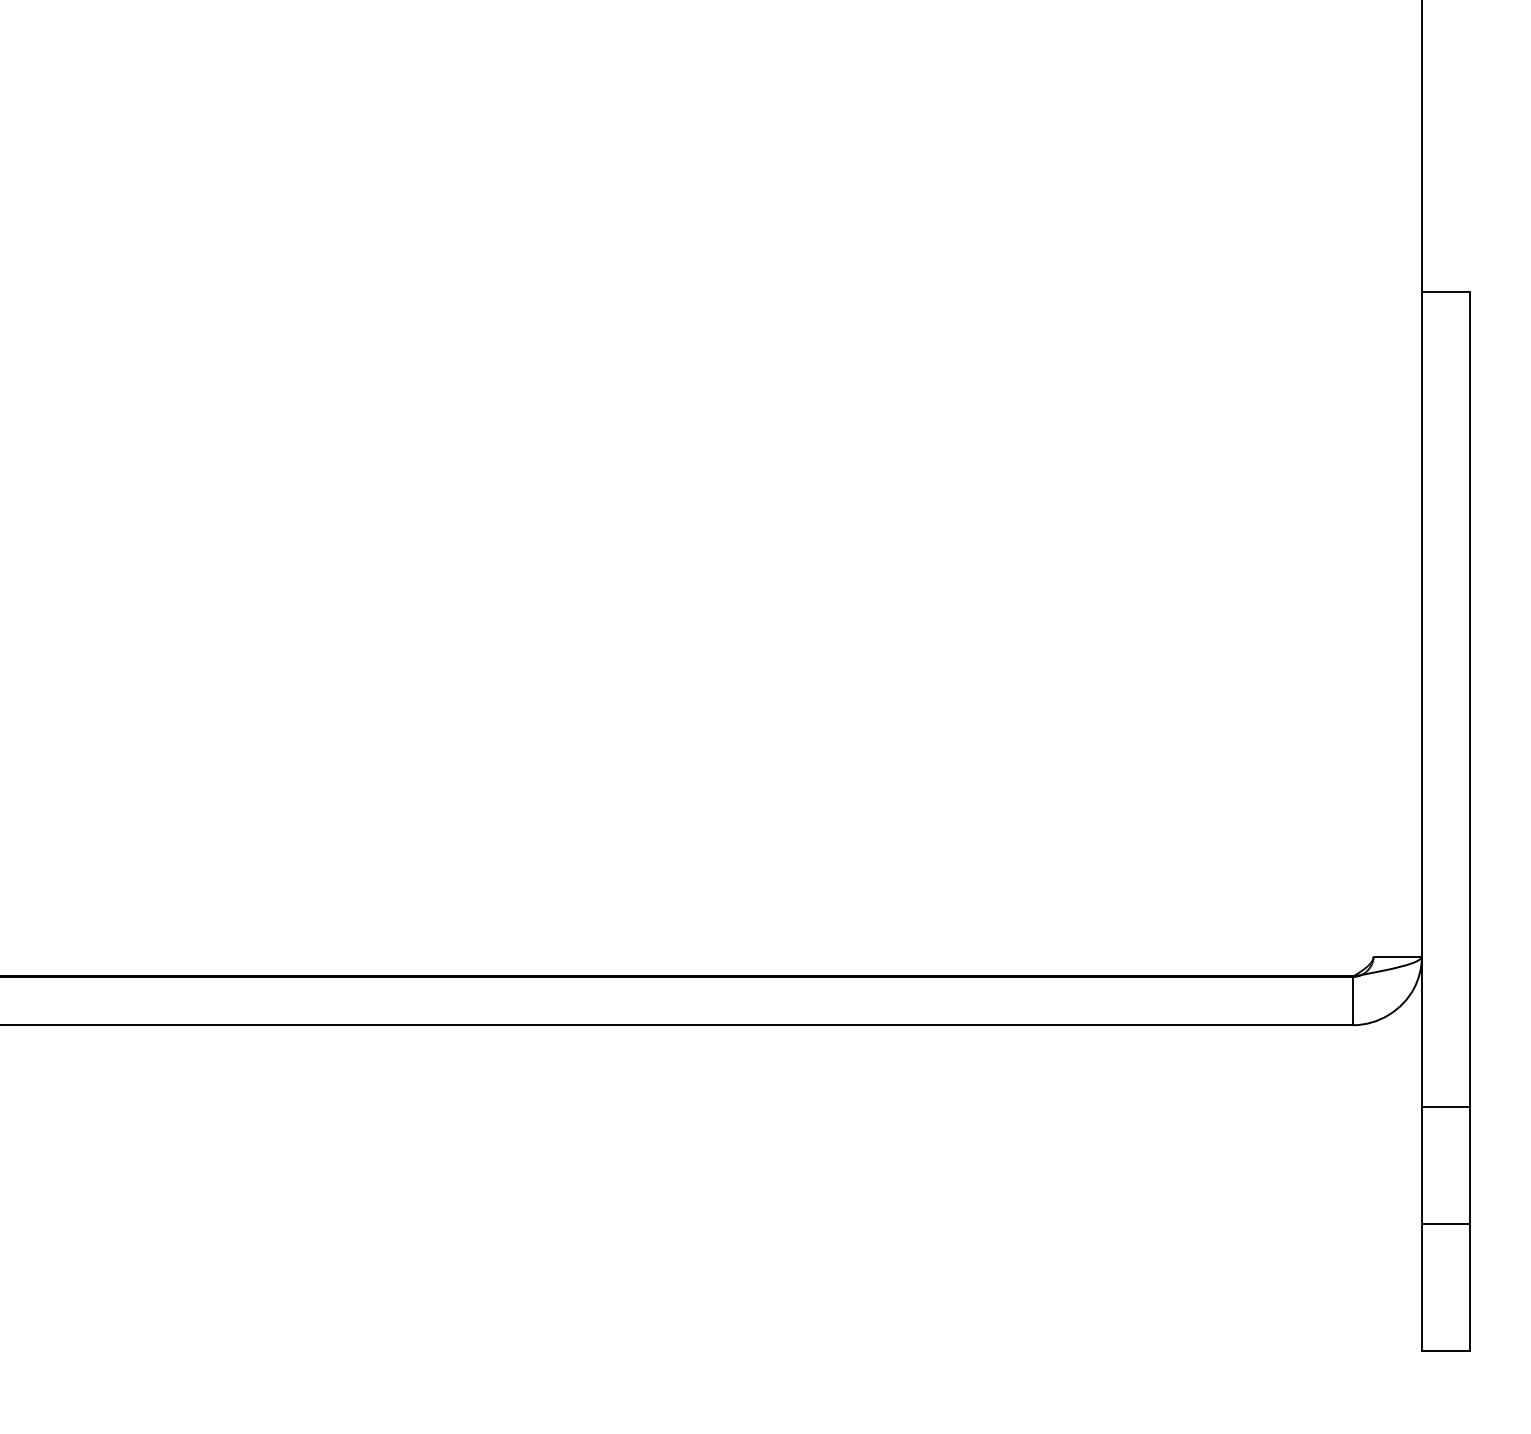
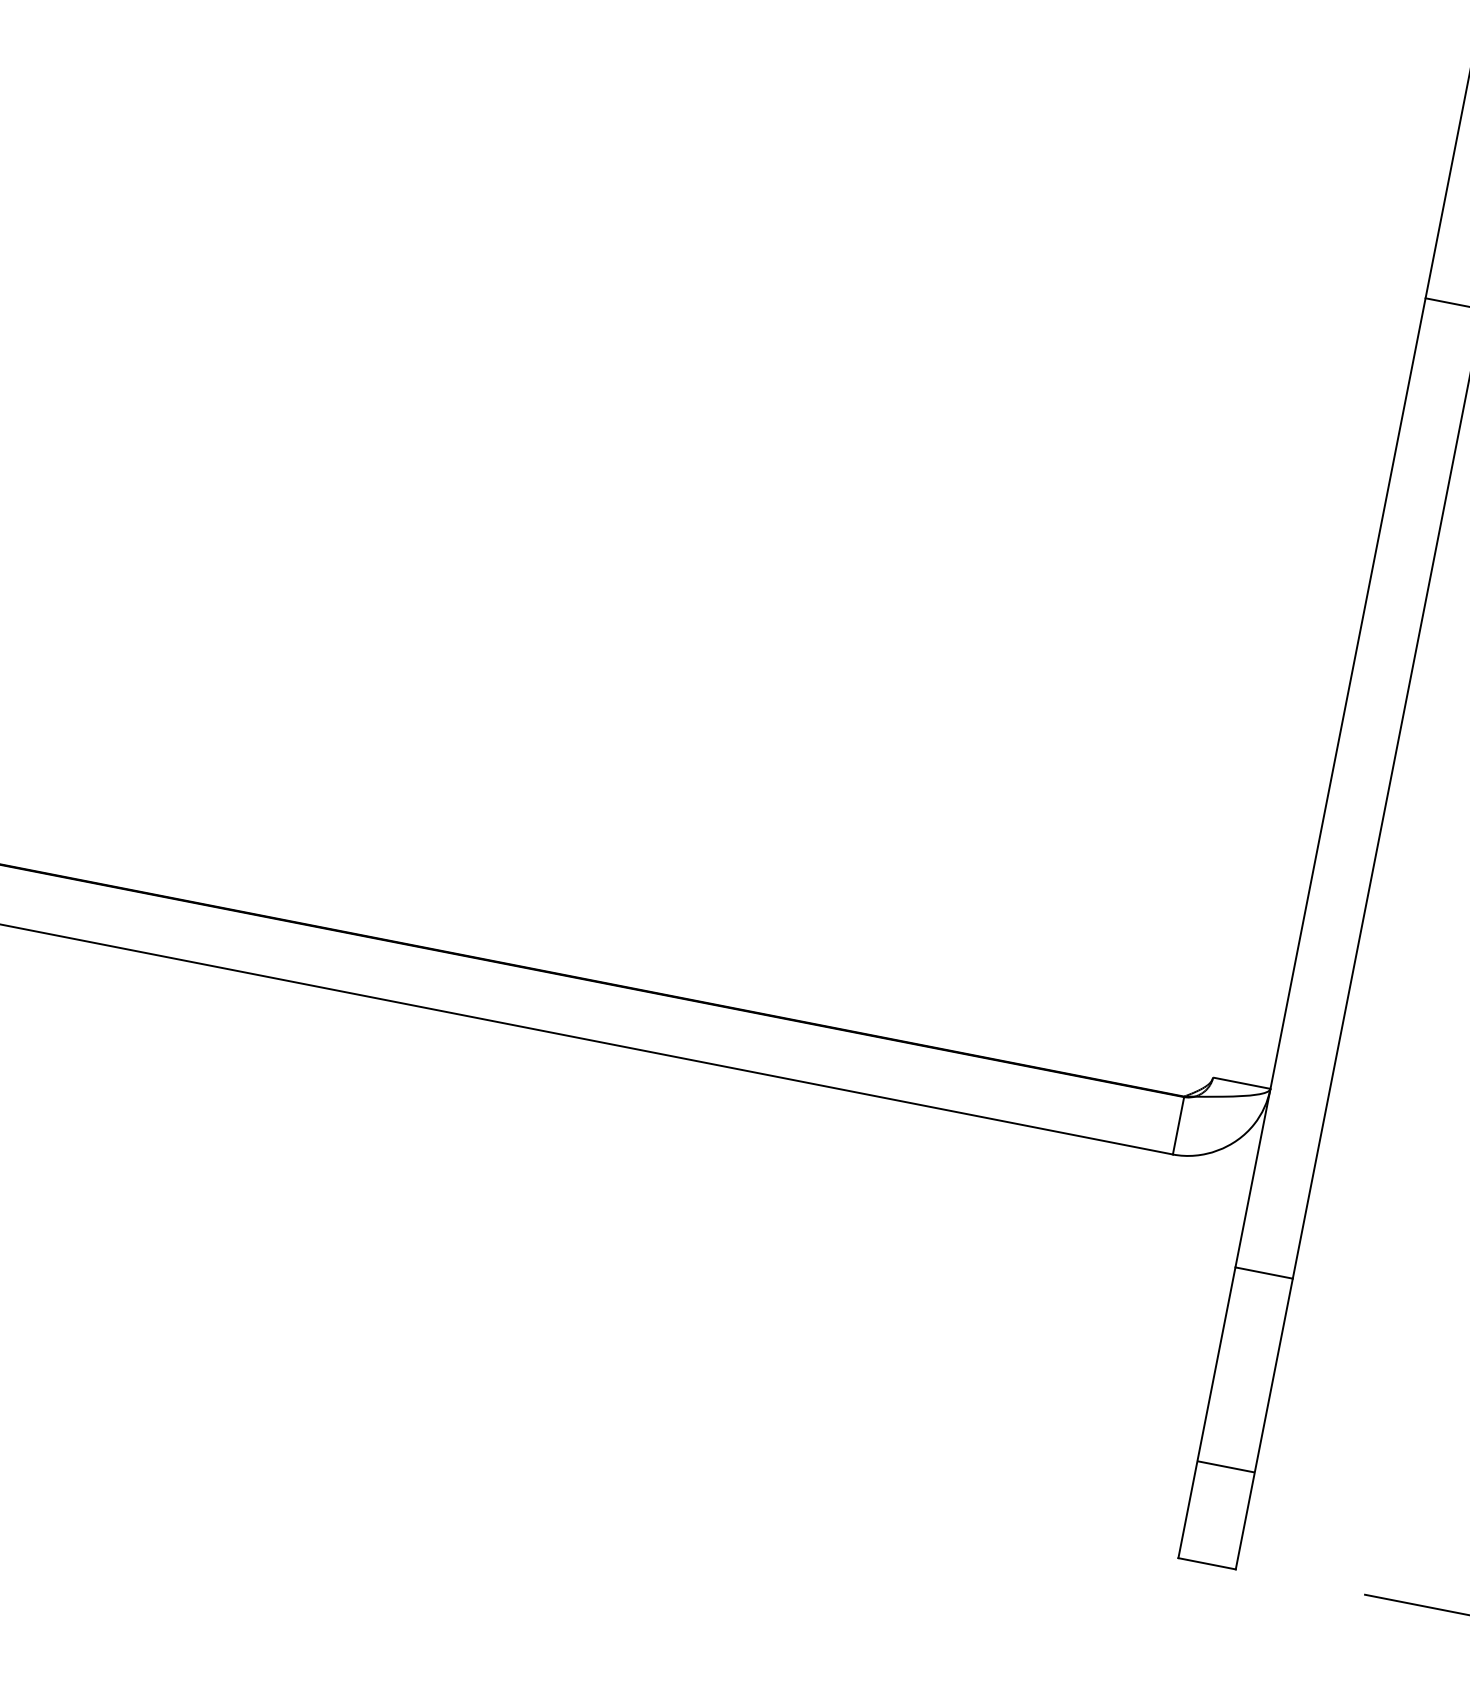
line: (1445, 1223) -> (1225, 1466), moved

